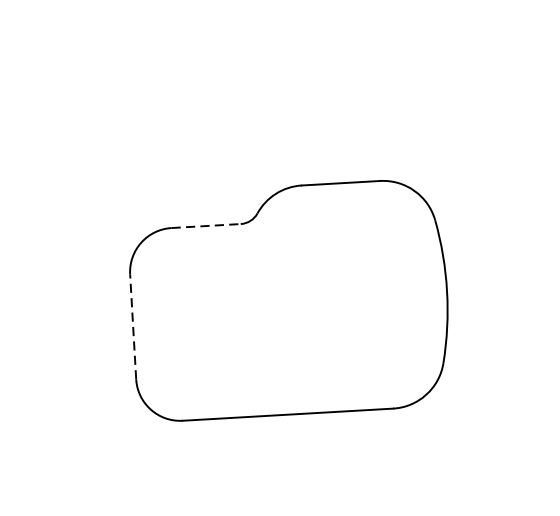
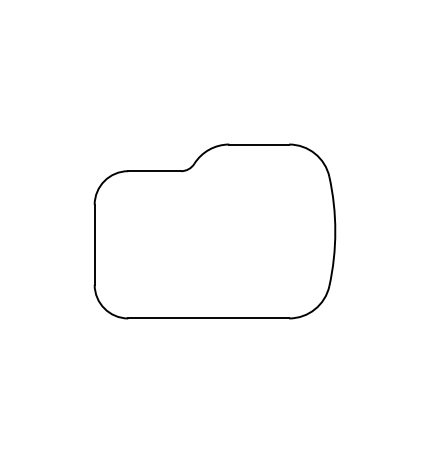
line: (207, 226) -> (155, 171), dashed -> solid
line: (132, 326) -> (94, 244), dashed -> solid

